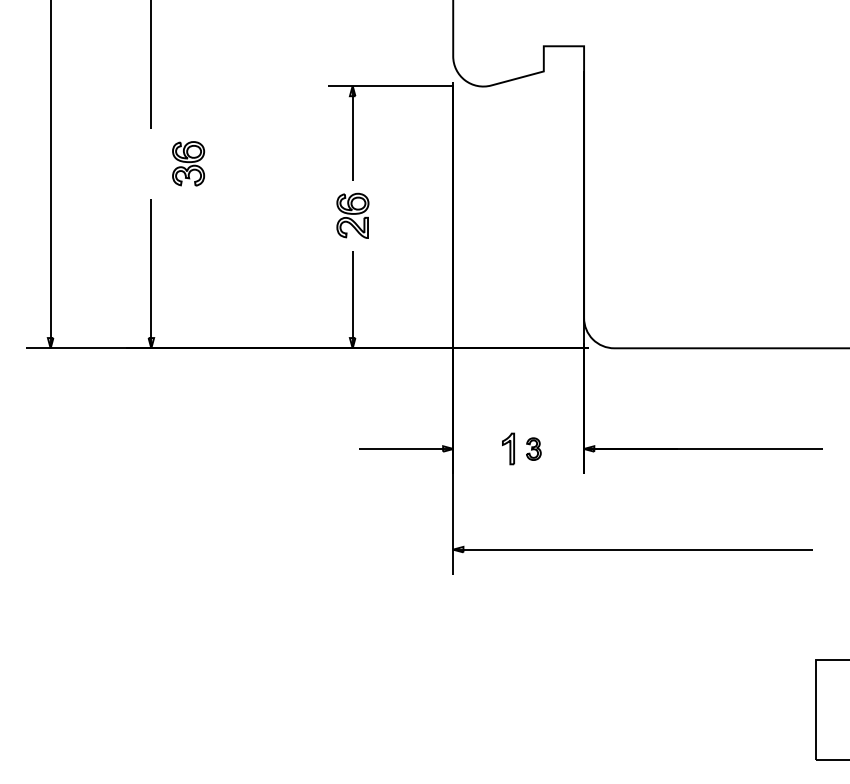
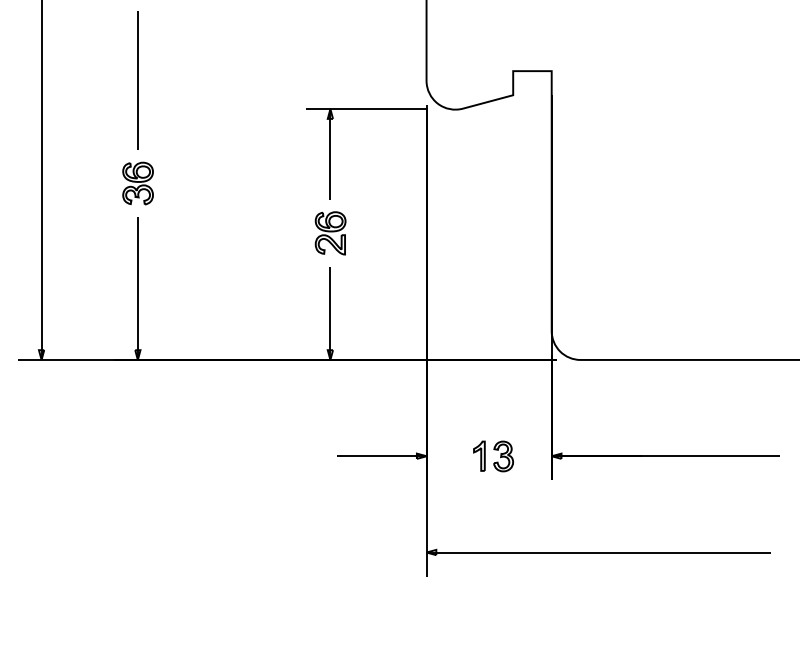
part: (188, 163) -> (138, 183), moved
part: (533, 448) -> (503, 455), size x1.43

